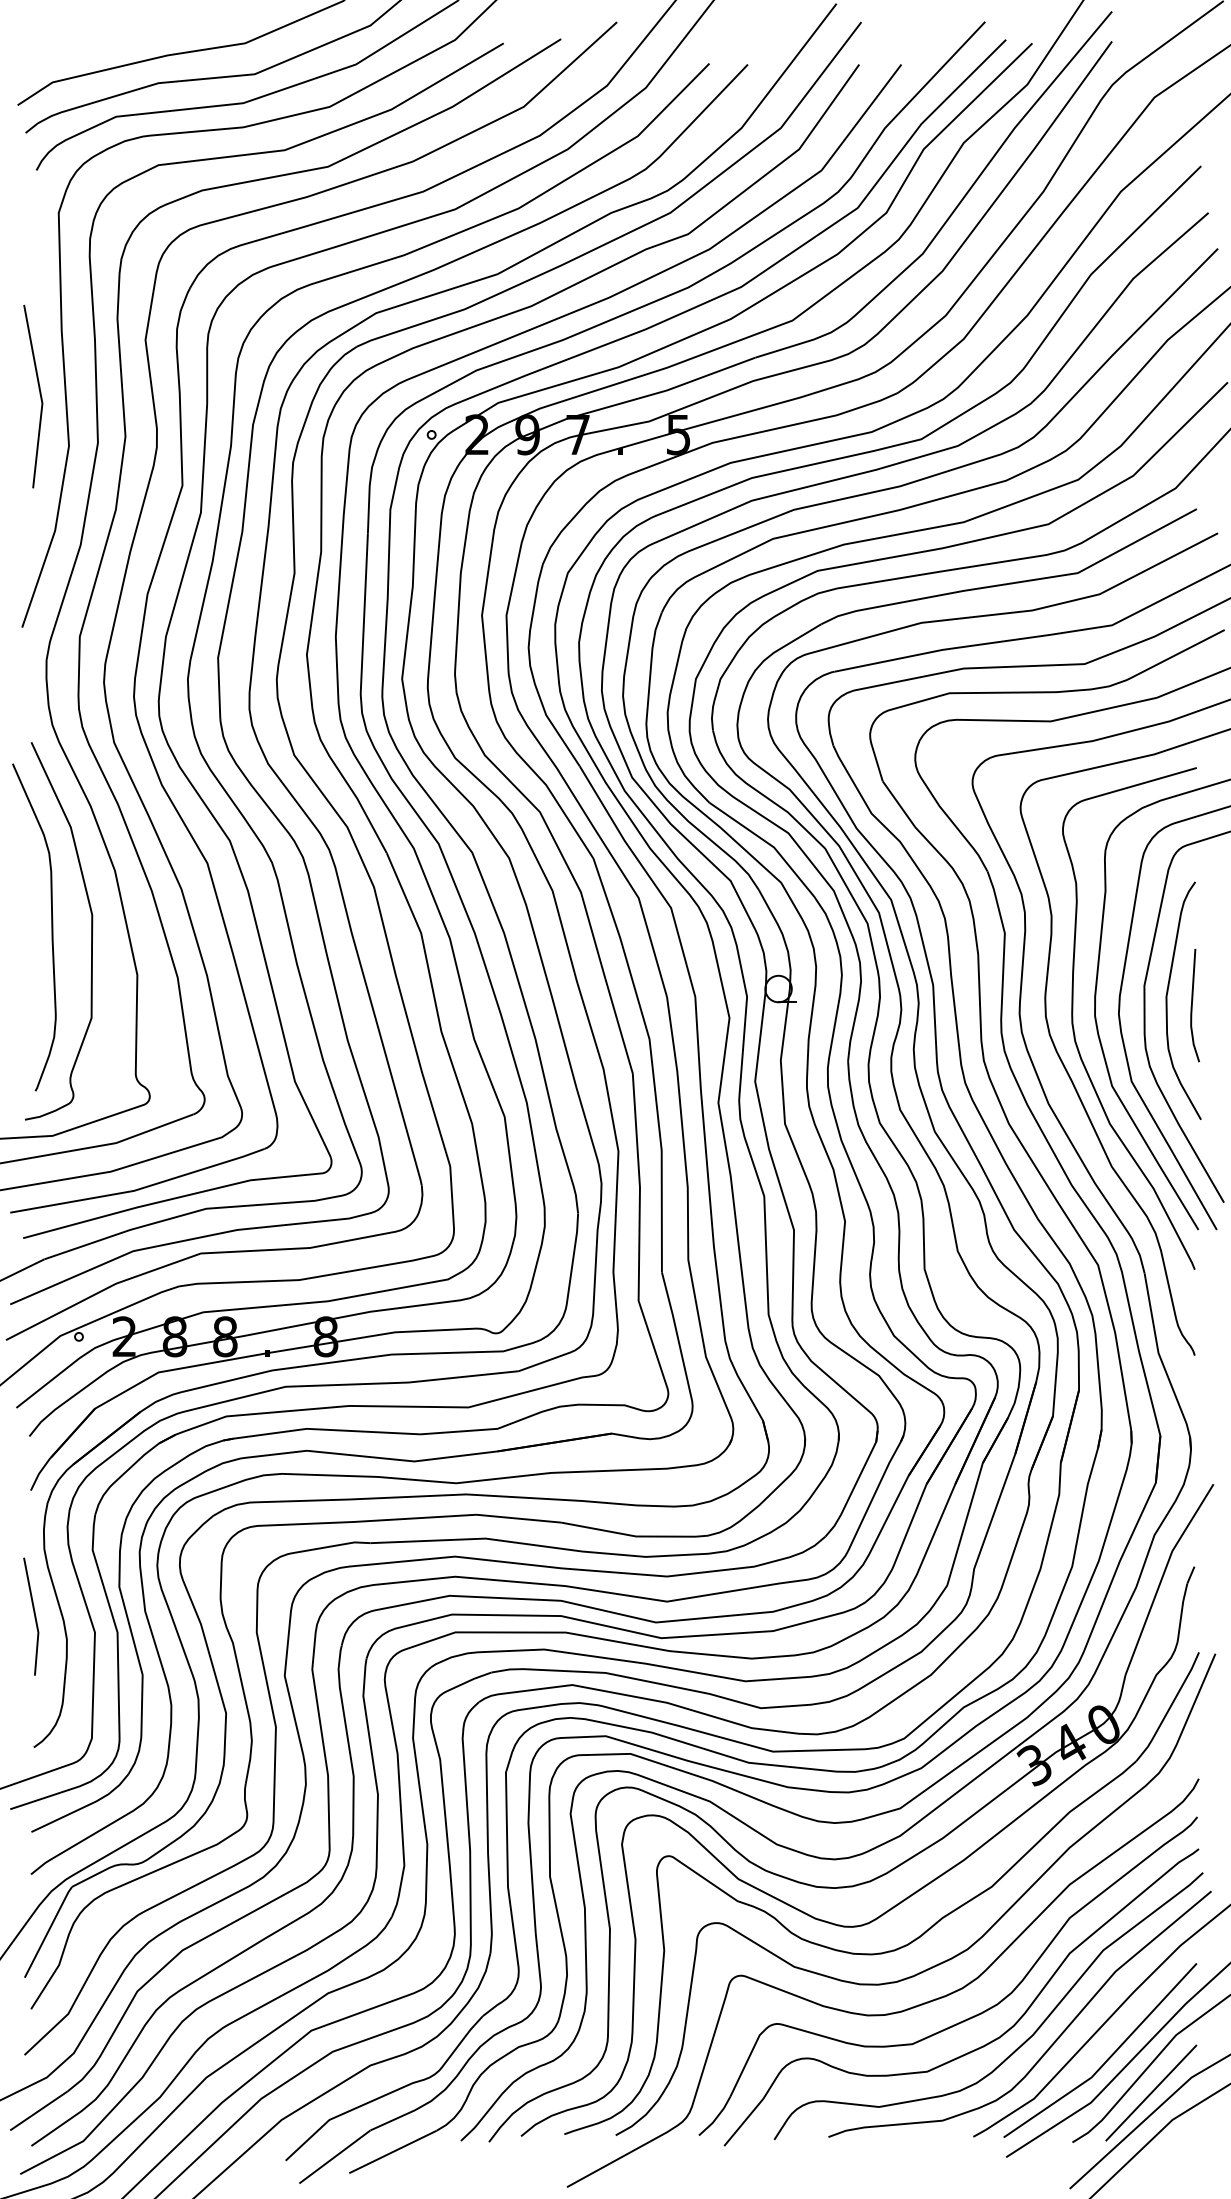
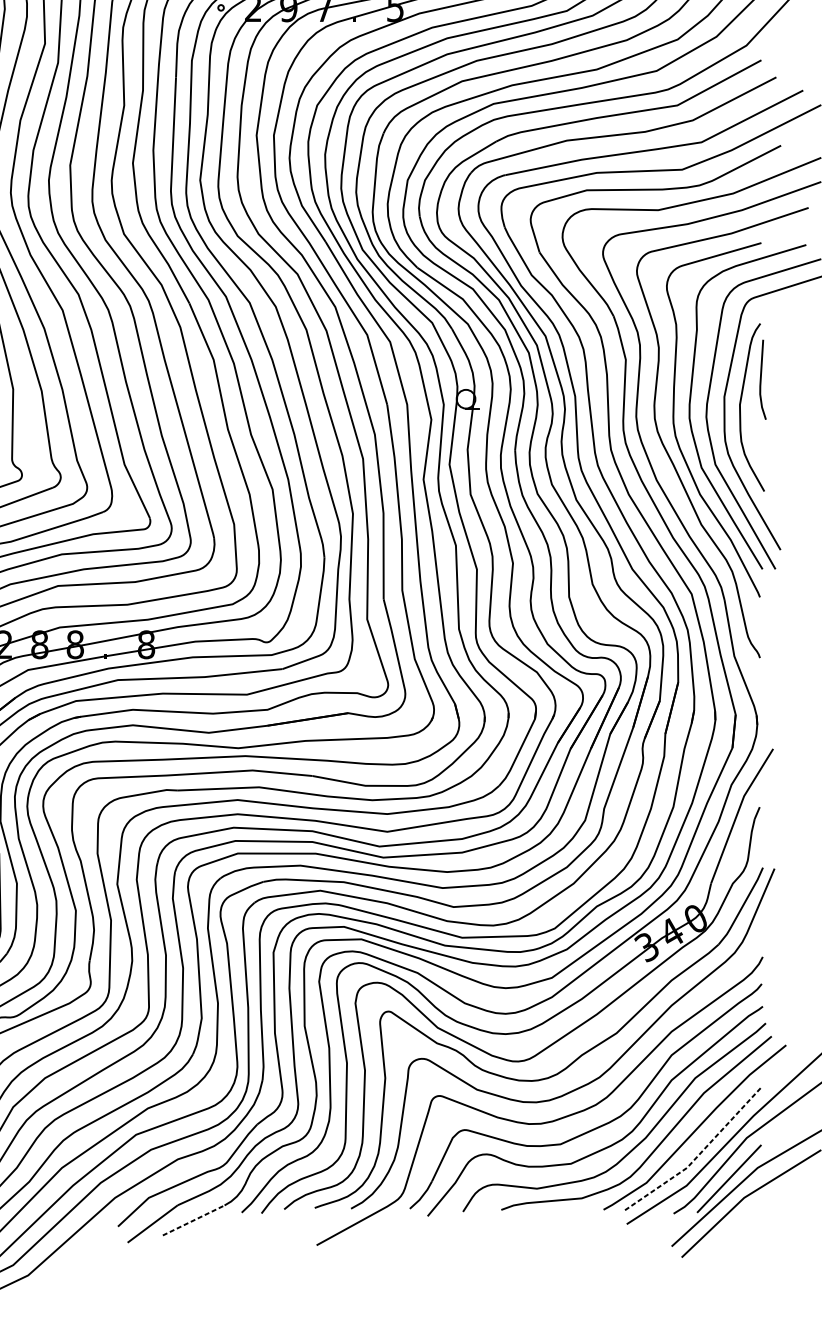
line: (1192, 1005) -> (761, 379), moved
line: (1107, 2060) -> (698, 1155), solid -> dashed
line: (392, 2151) -> (193, 1220), solid -> dashed

